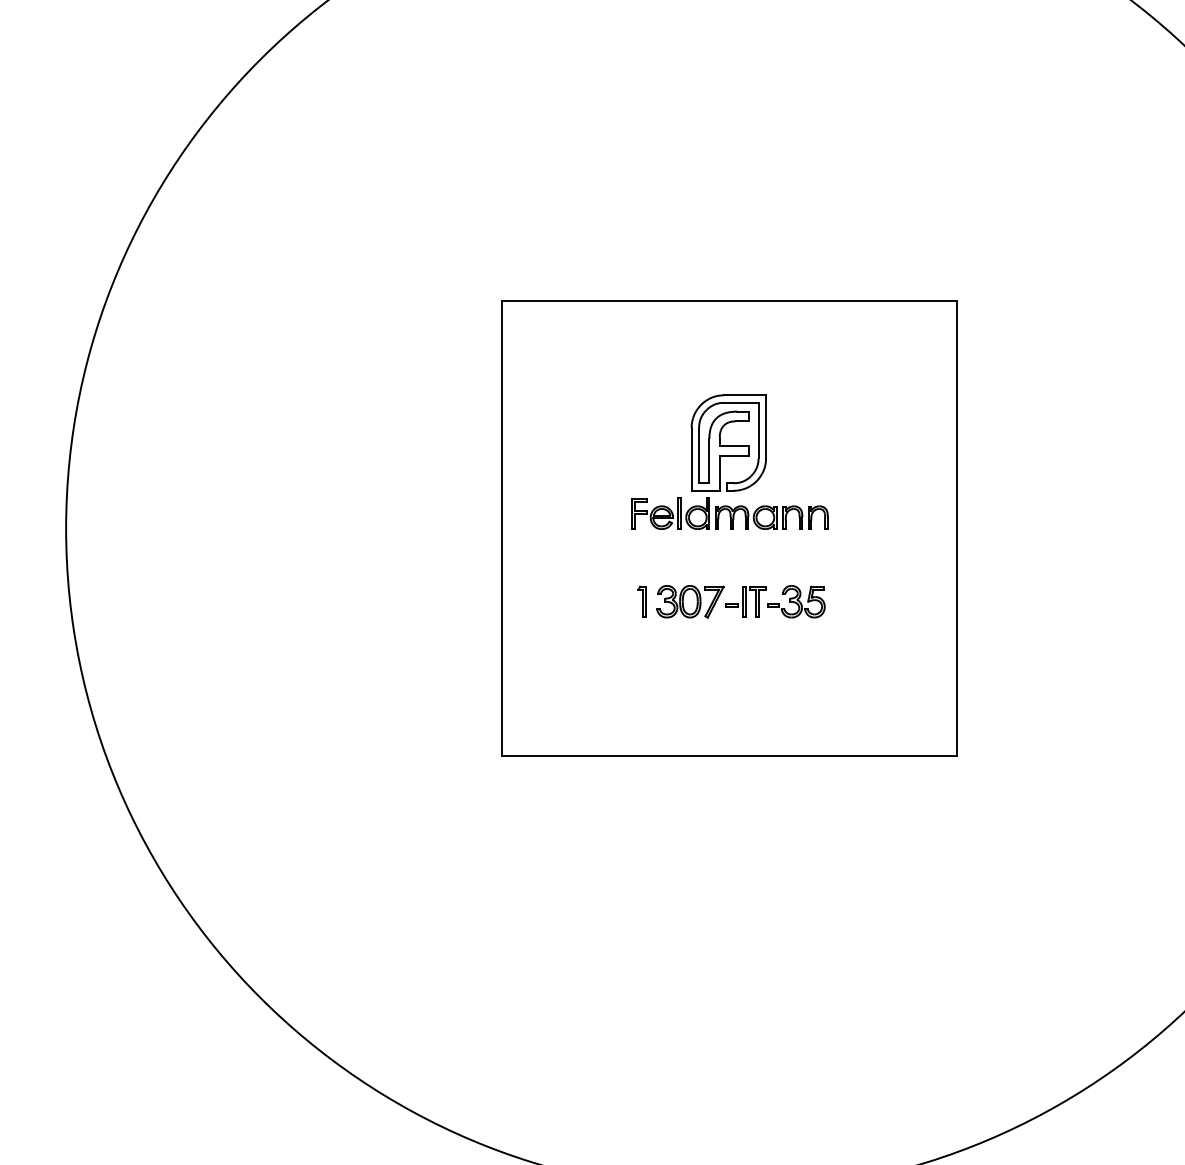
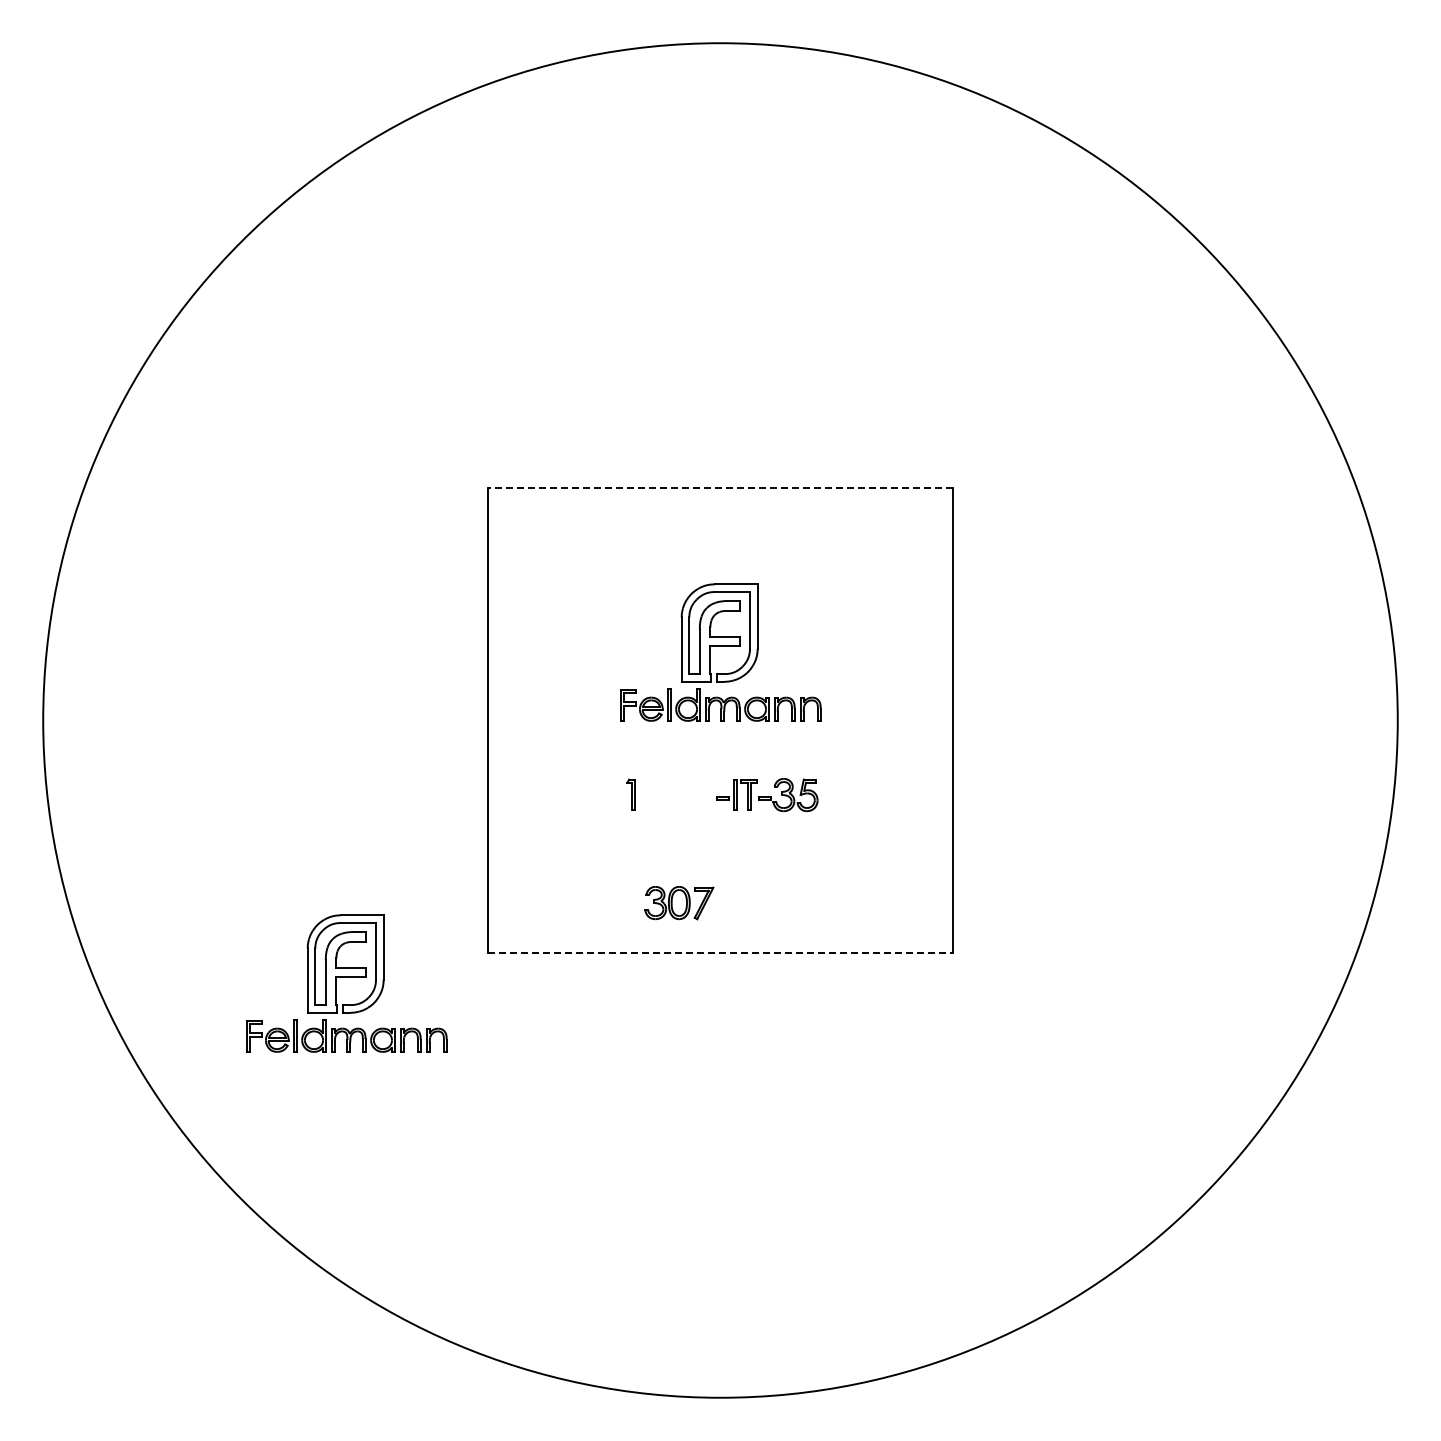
line: (728, 301) -> (719, 488), solid -> dashed
part: (690, 602) -> (679, 903), moved
line: (729, 756) -> (720, 952), solid -> dashed
part: (363, 786) -> (346, 983), added

